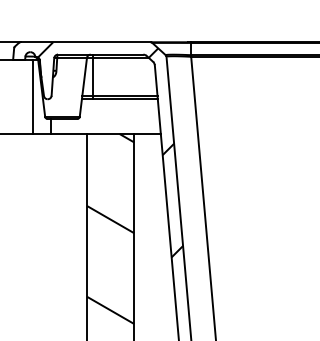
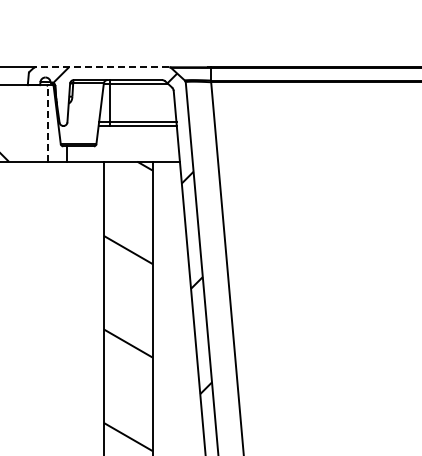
line: (85, 42) -> (102, 67), solid -> dashed
line: (32, 95) -> (47, 122), solid -> dashed

